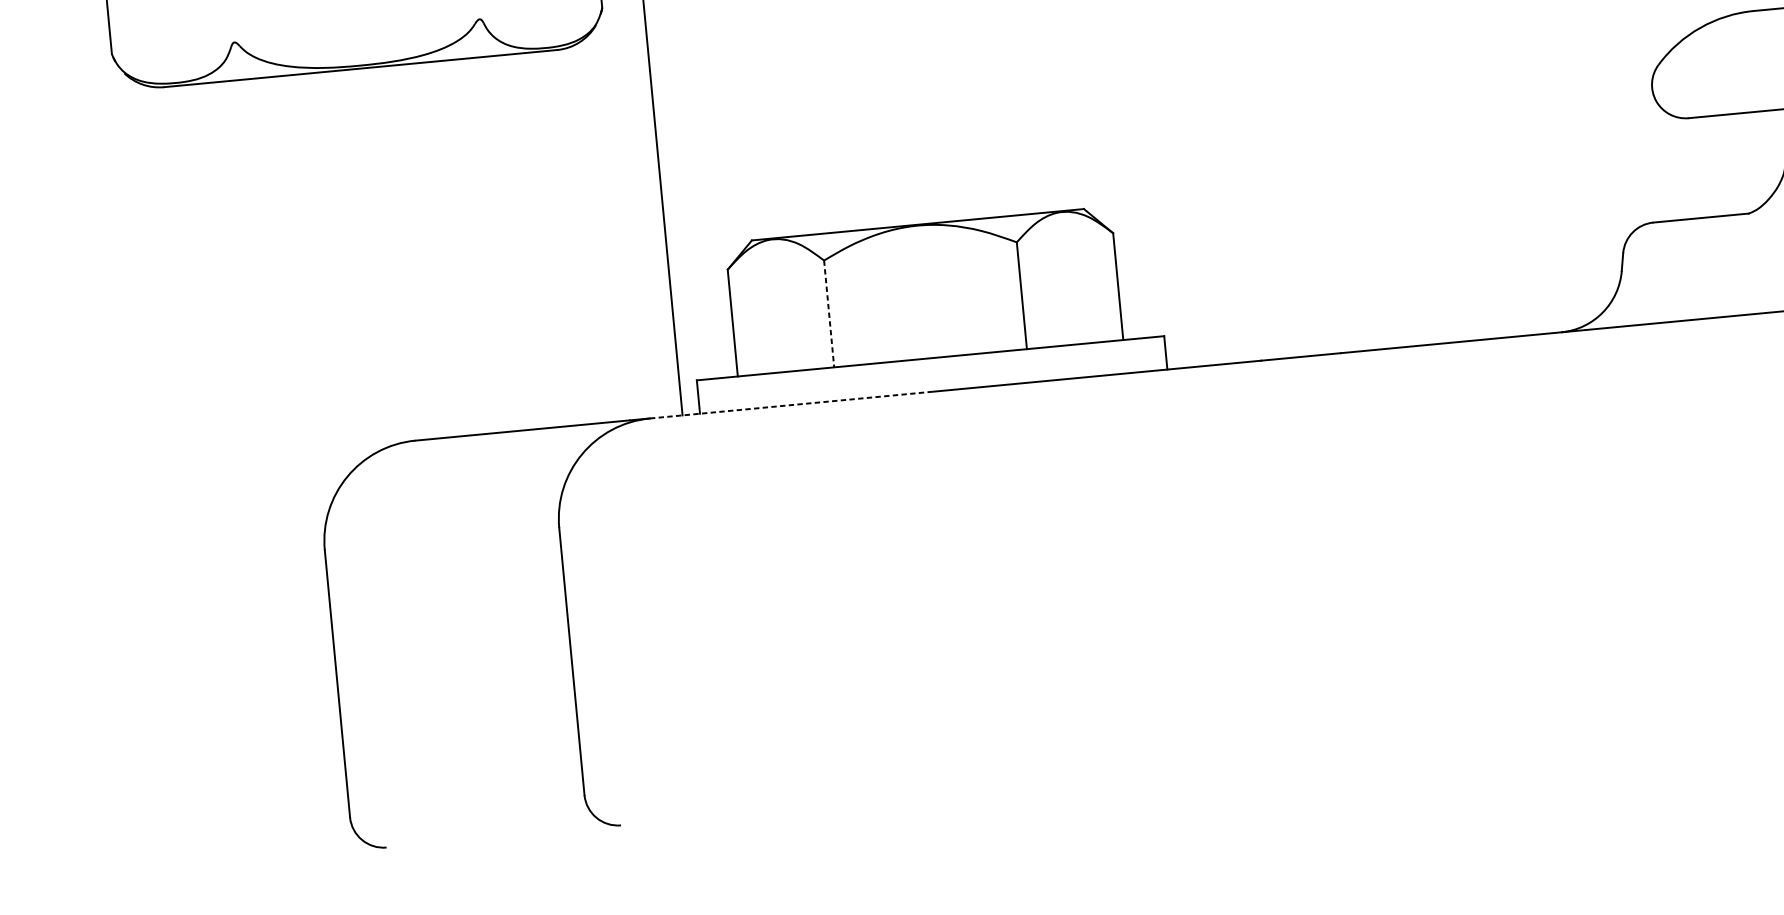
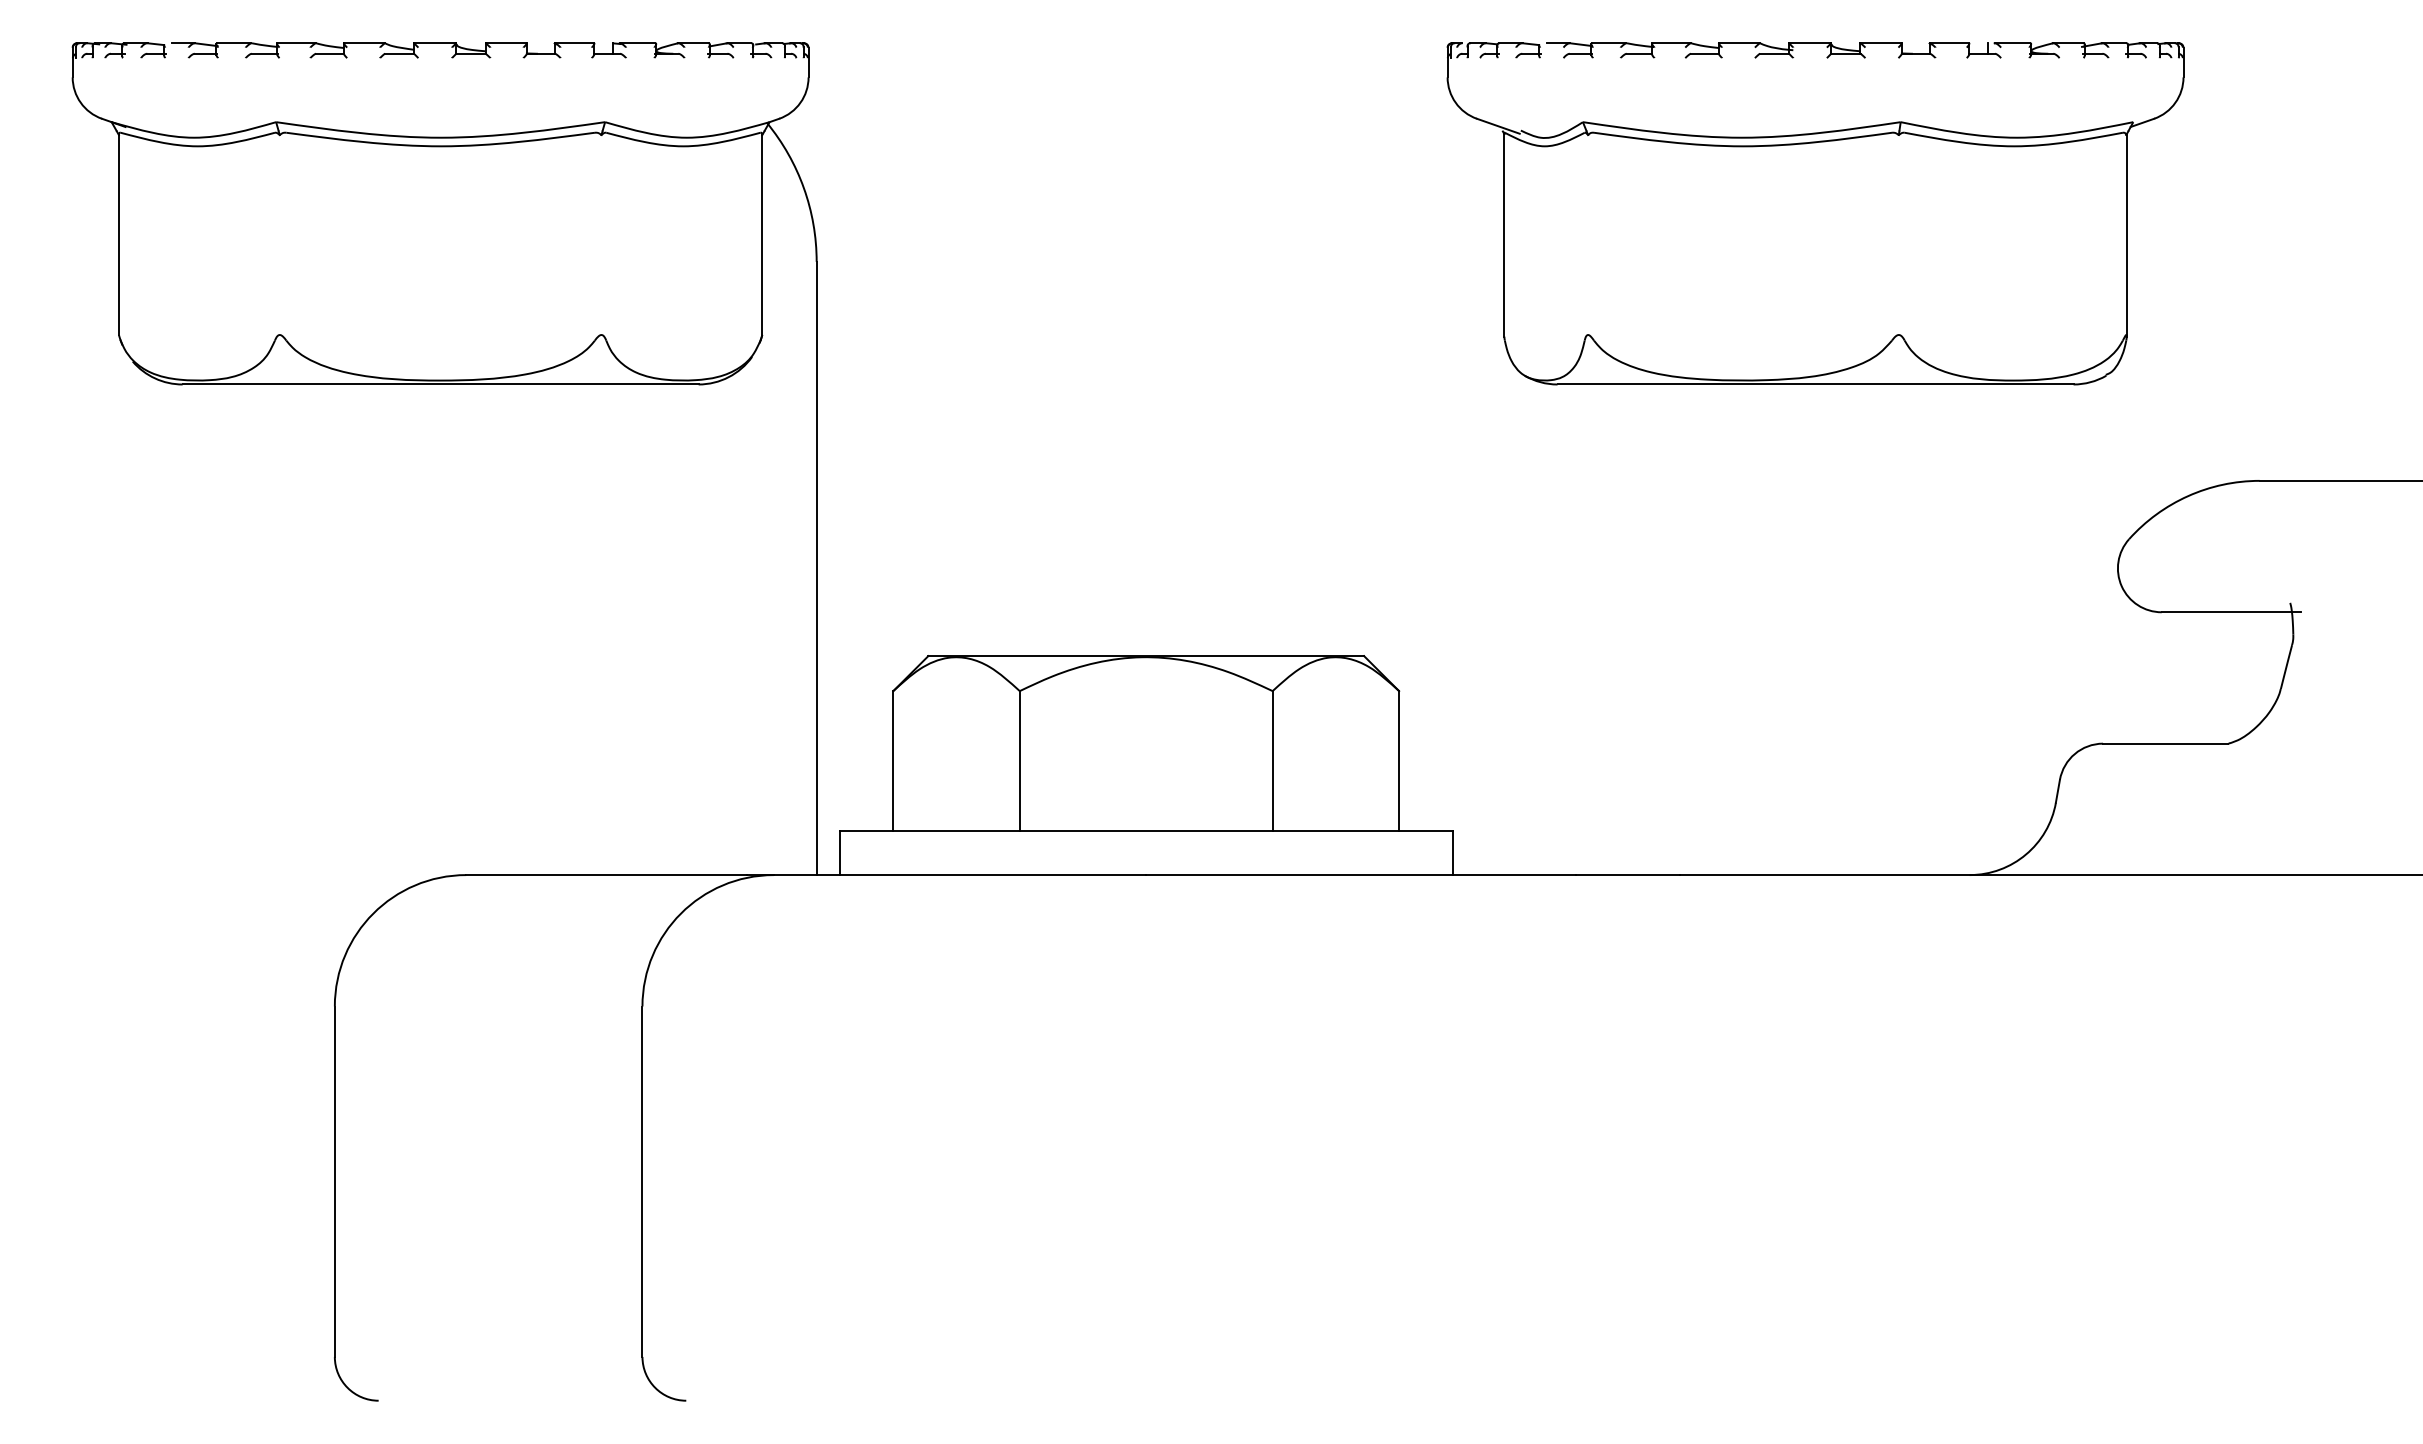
line: (828, 314) -> (1019, 761), dashed -> solid
line: (792, 405) -> (960, 875), dashed -> solid

